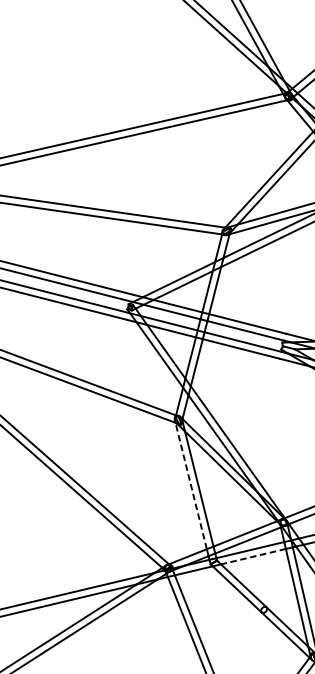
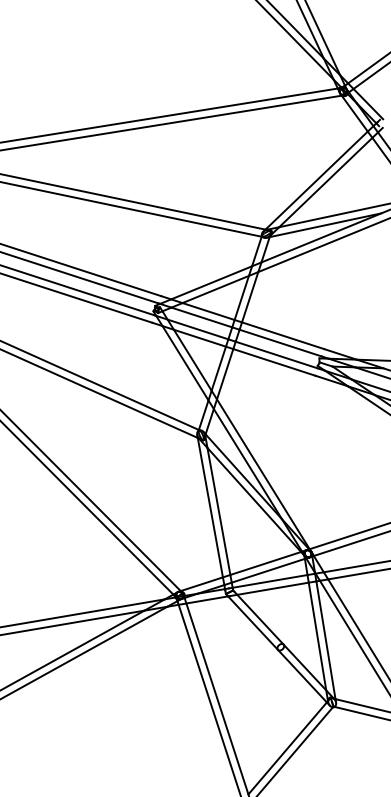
line: (191, 485) -> (210, 507), dashed -> solid
line: (252, 556) -> (272, 588), dashed -> solid

